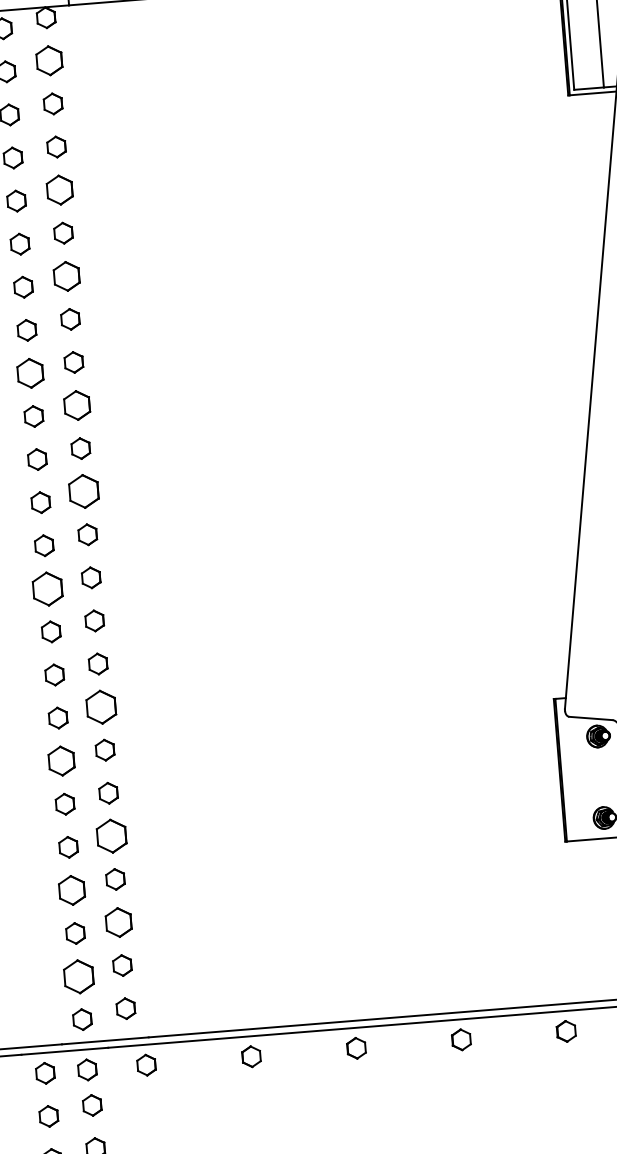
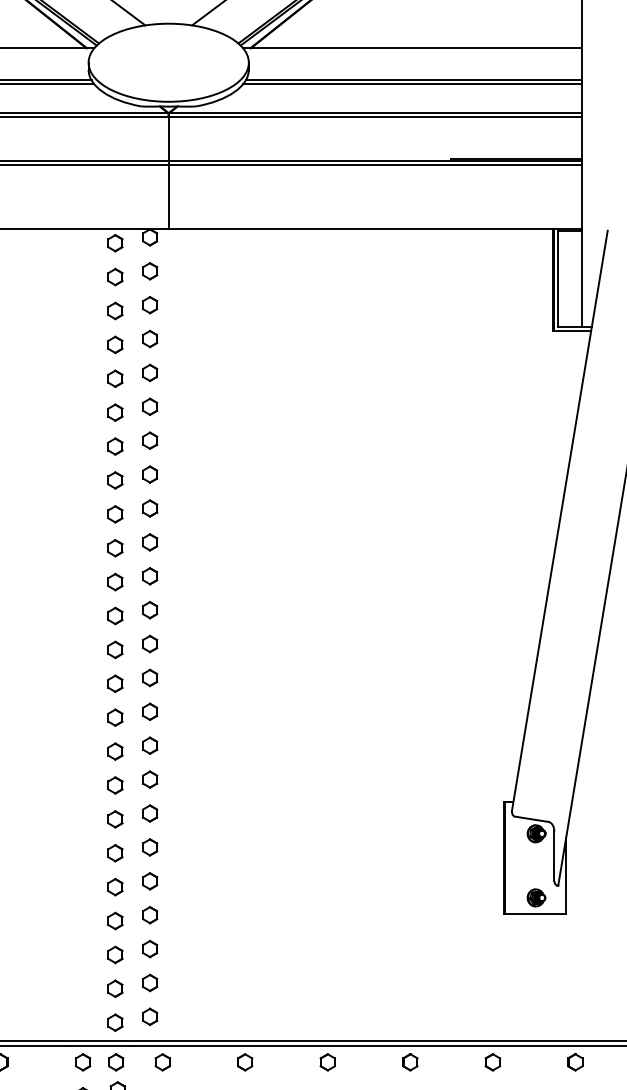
part: (50, 61) -> (150, 271), size x0.71
part: (60, 189) -> (150, 372), size x0.71
part: (67, 275) -> (150, 440), size x0.71
part: (30, 373) -> (115, 514), size x0.71
part: (77, 405) -> (150, 542), size x0.71
part: (84, 492) -> (150, 610), size x0.62
part: (47, 588) -> (115, 683), size x0.62
part: (102, 706) -> (150, 779), size x0.62
part: (61, 761) -> (115, 819), size x0.71
part: (112, 836) -> (150, 881), size x0.62
part: (72, 889) -> (115, 920), size x0.71
part: (119, 921) -> (150, 948), size x0.71
part: (79, 976) -> (115, 988), size x0.62

